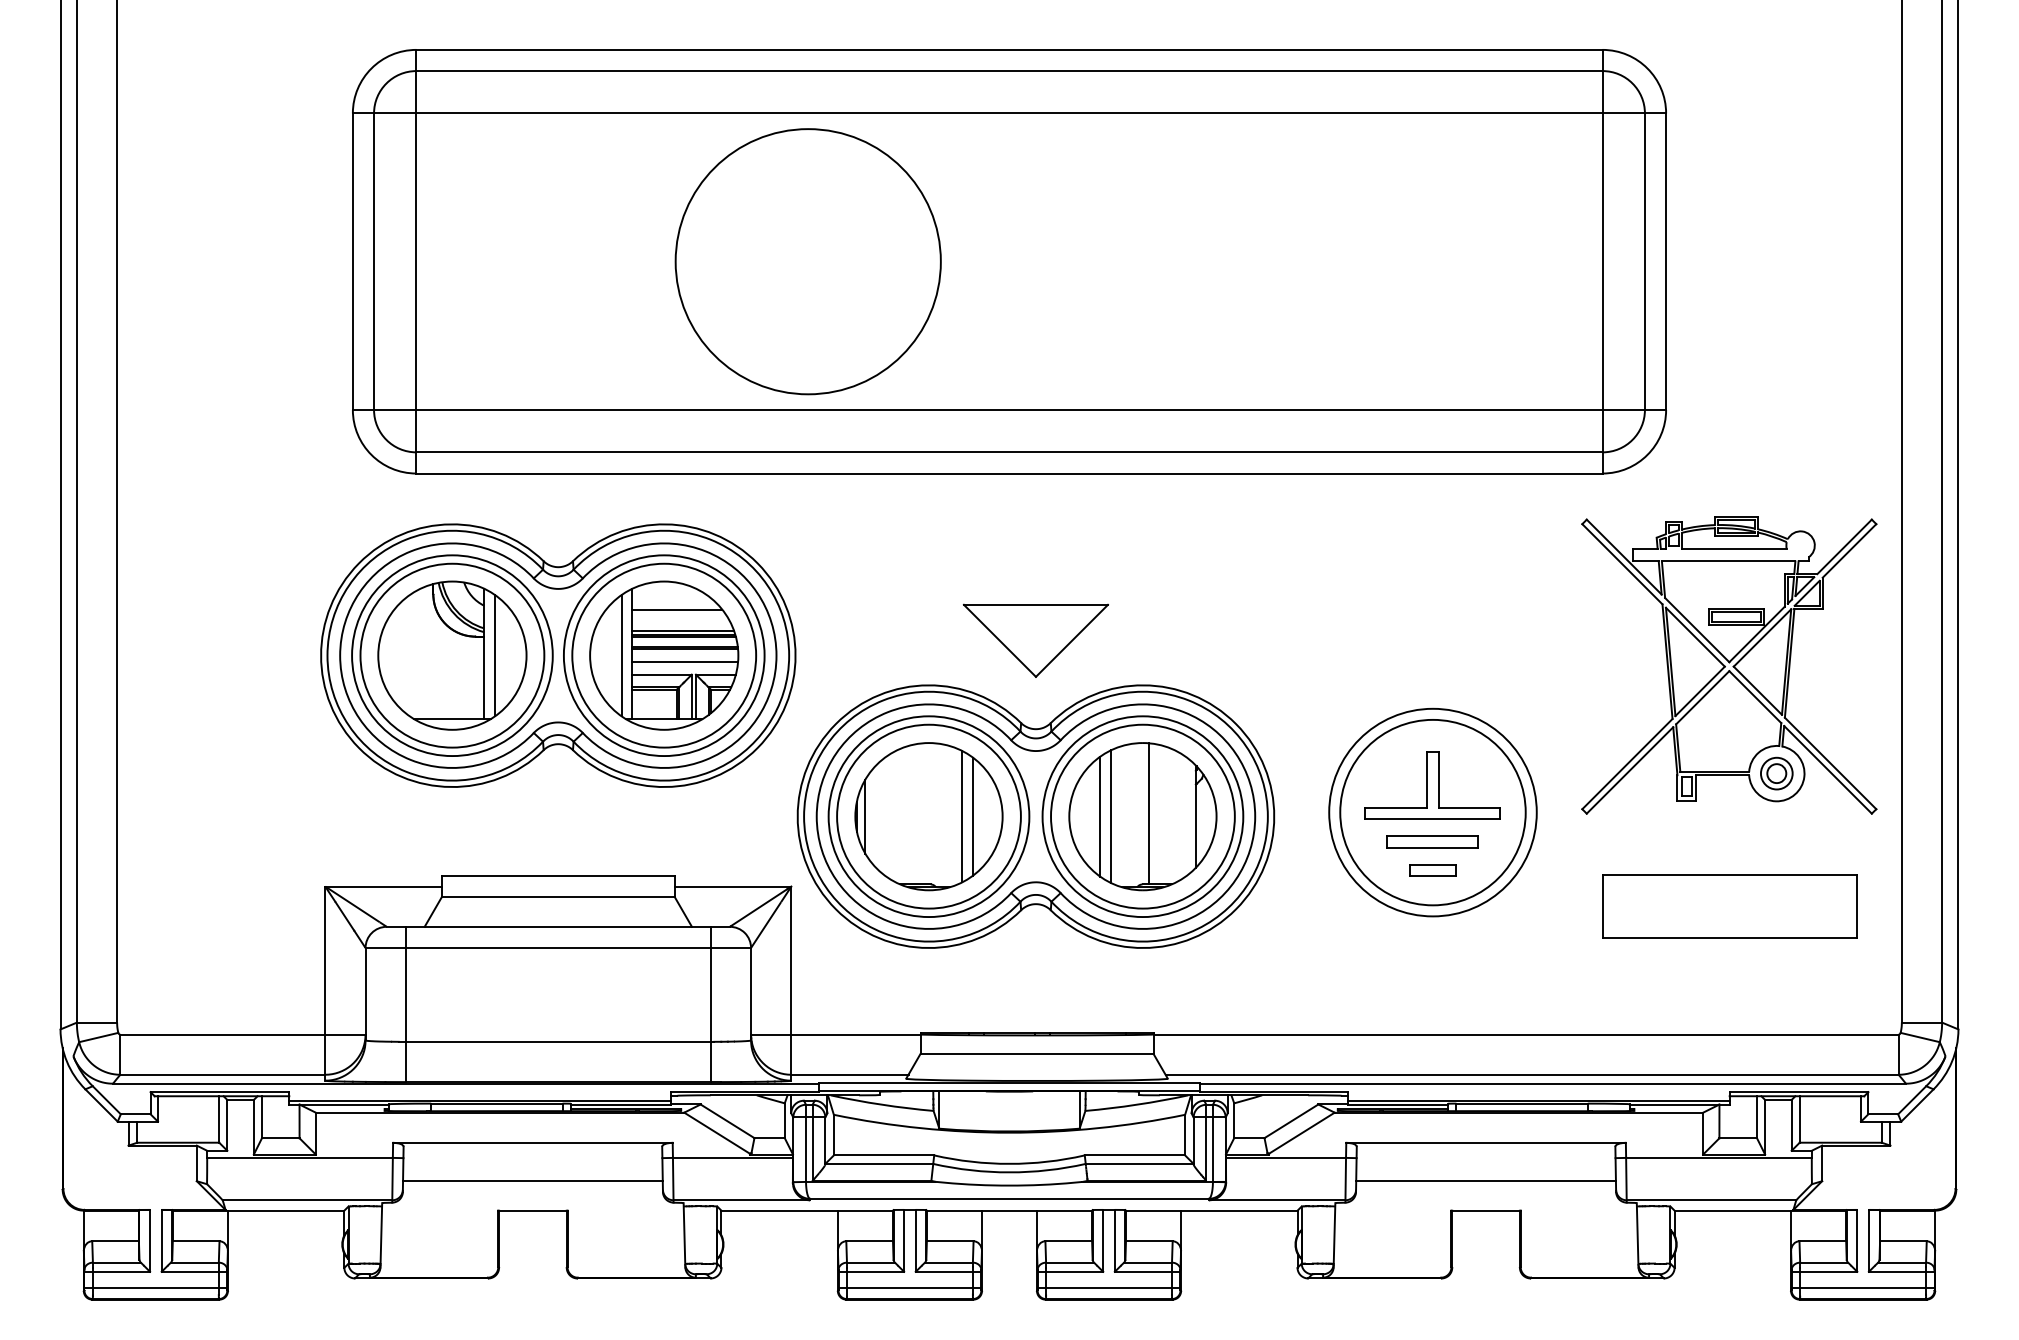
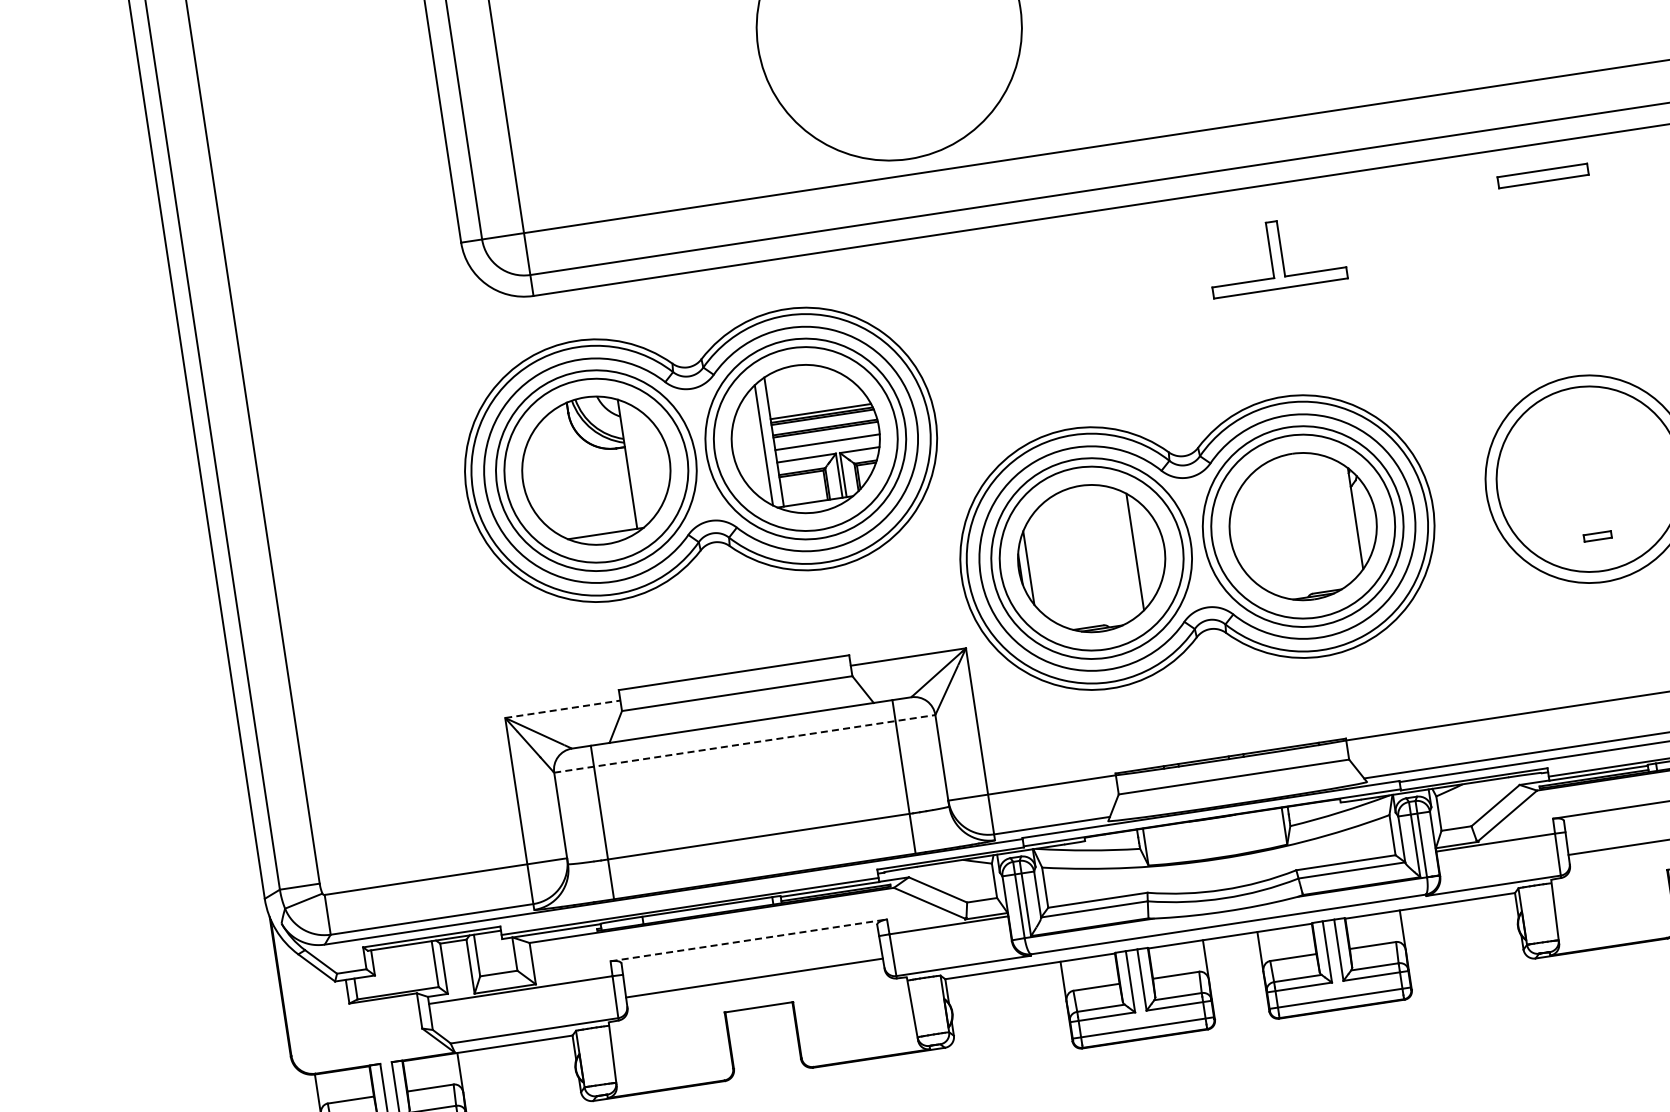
line: (677, 609) -> (812, 391), removed
part: (1035, 640) -> (1170, 368), removed
line: (494, 655) -> (637, 464), removed
part: (1432, 785) -> (1275, 255), moved
line: (1149, 813) -> (1309, 522), removed
line: (962, 816) -> (1124, 553), removed
line: (1100, 816) -> (1261, 532), removed
line: (1110, 816) -> (1271, 531), removed
part: (1432, 841) -> (1542, 175), moved
part: (1432, 870) -> (1597, 536), size x0.6
line: (384, 886) -> (563, 709), solid -> dashed
line: (558, 948) -> (745, 744), solid -> dashed
line: (532, 1142) -> (748, 940), solid -> dashed

